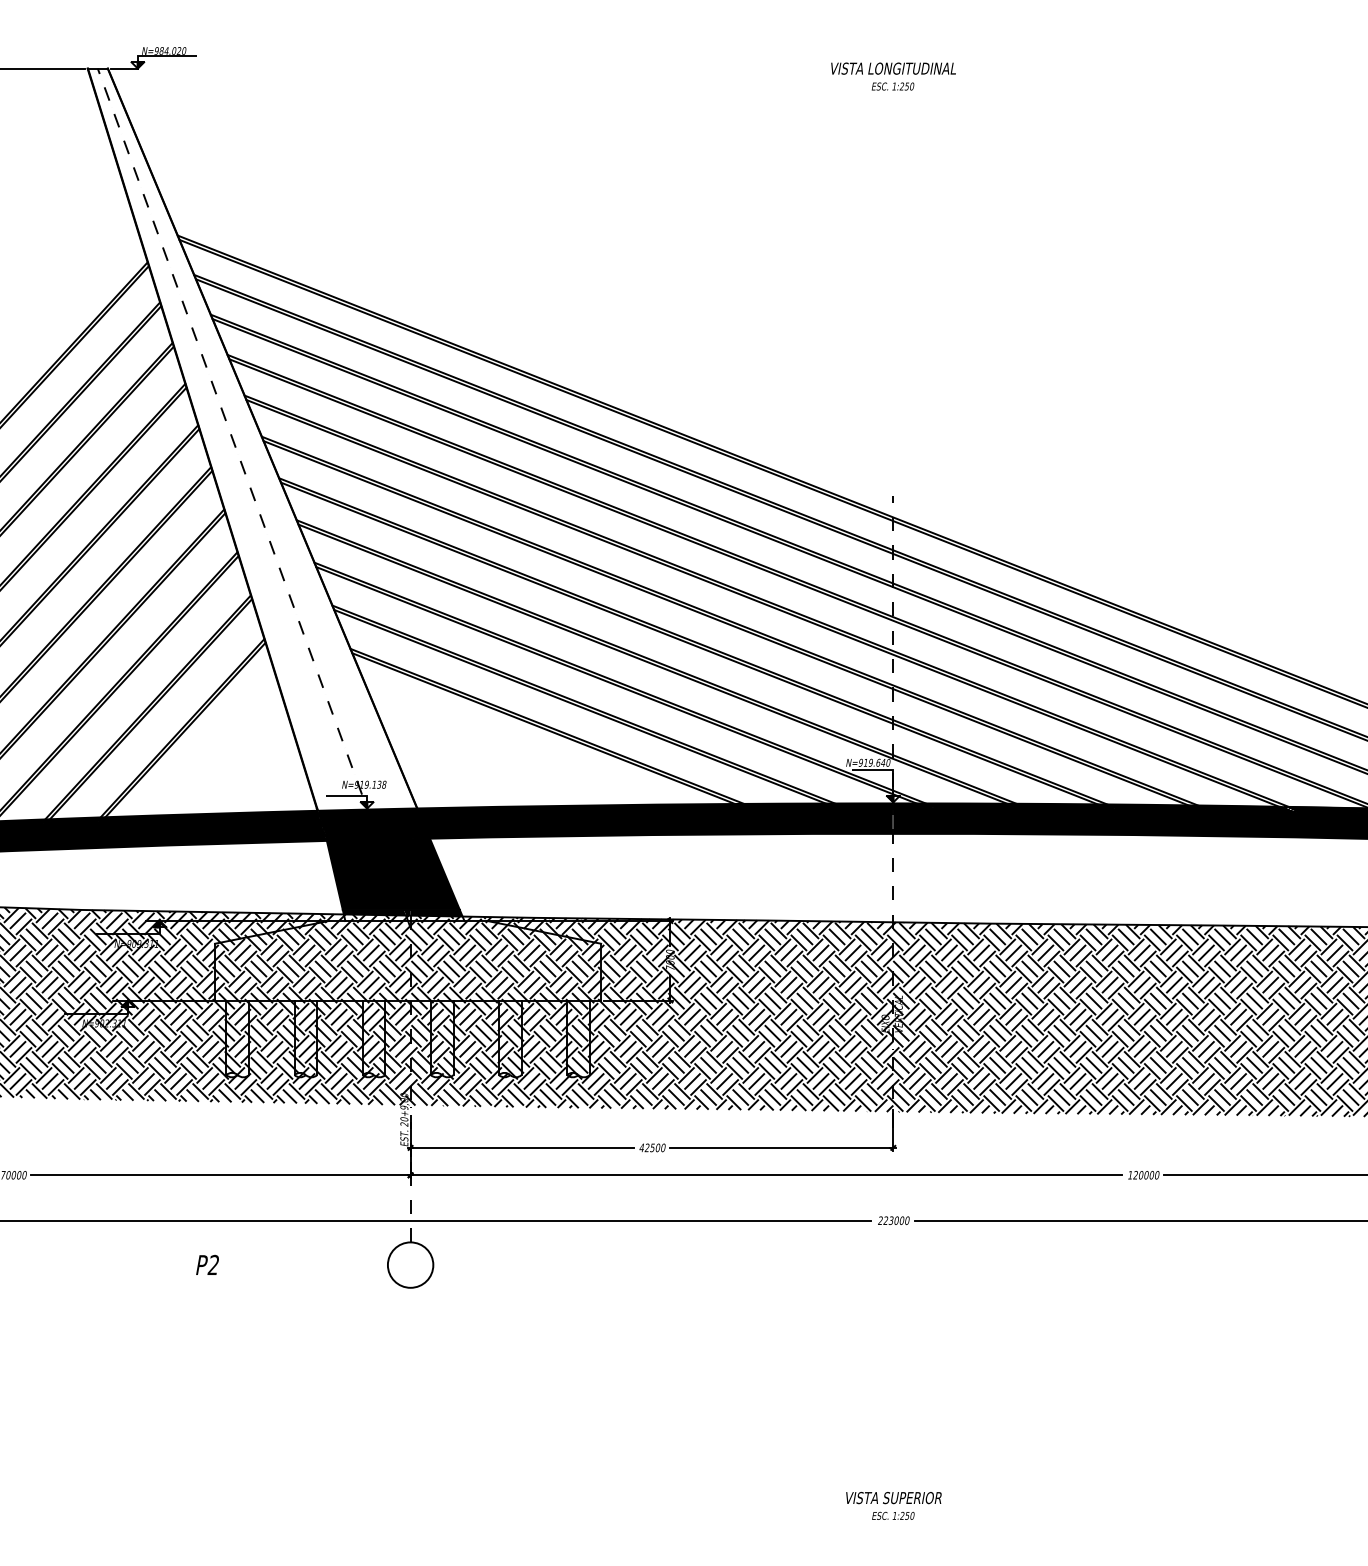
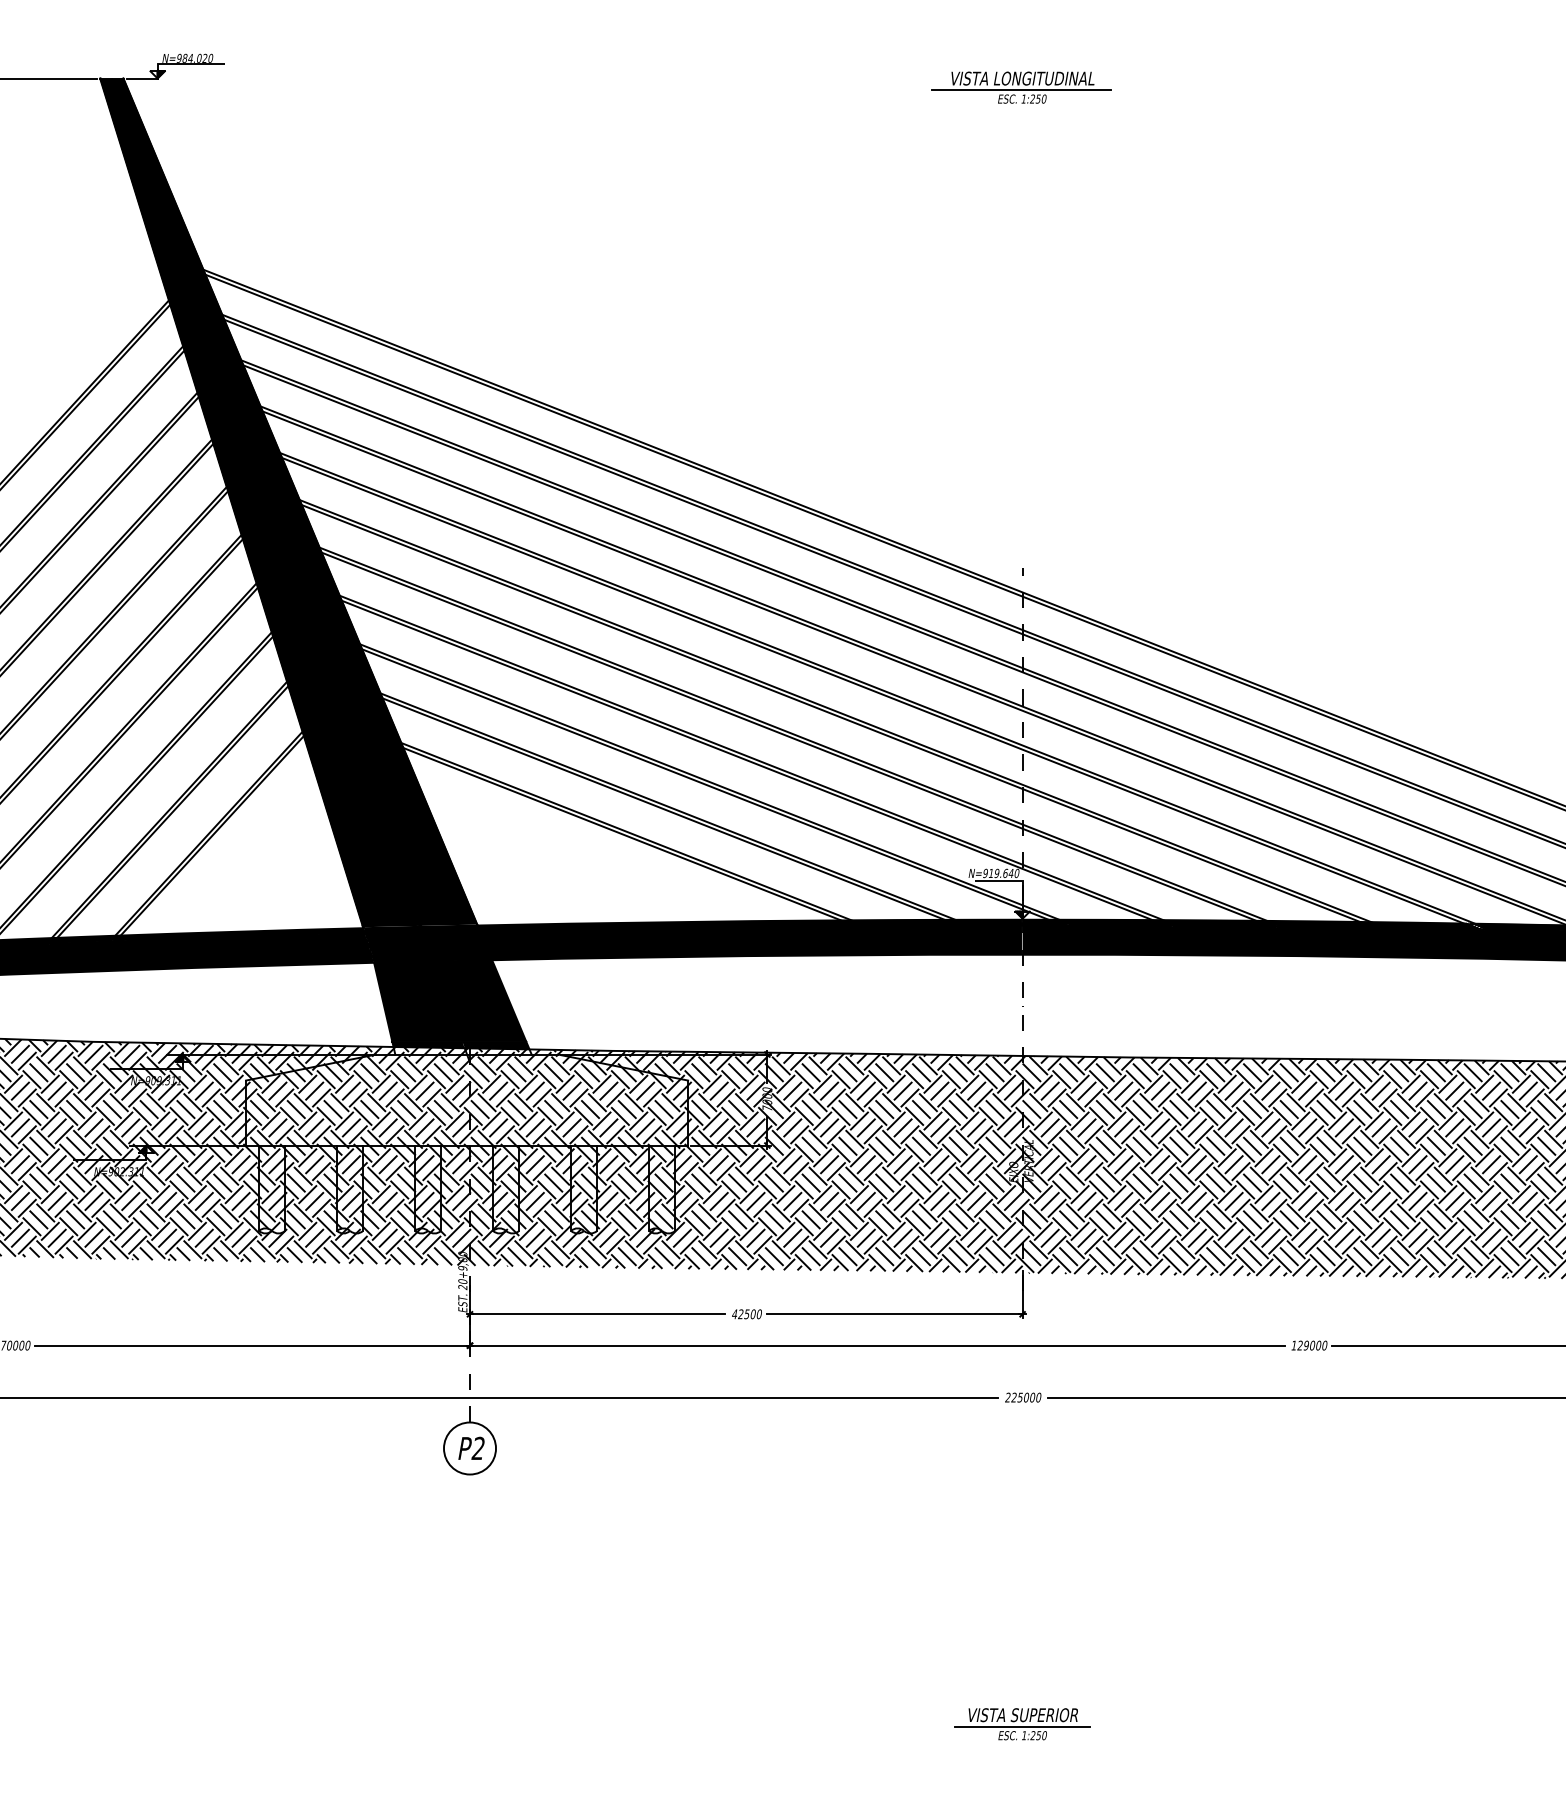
line: (892, 79) -> (1021, 90), added
fill: (252, 438) -> (288, 502), added
text: (1140, 1175) -> (1305, 1345), 120000 -> 129000
text: (891, 1219) -> (1020, 1396), 223000 -> 225000
text: (207, 1264) -> (471, 1447), moved
line: (893, 1507) -> (1022, 1726), added

